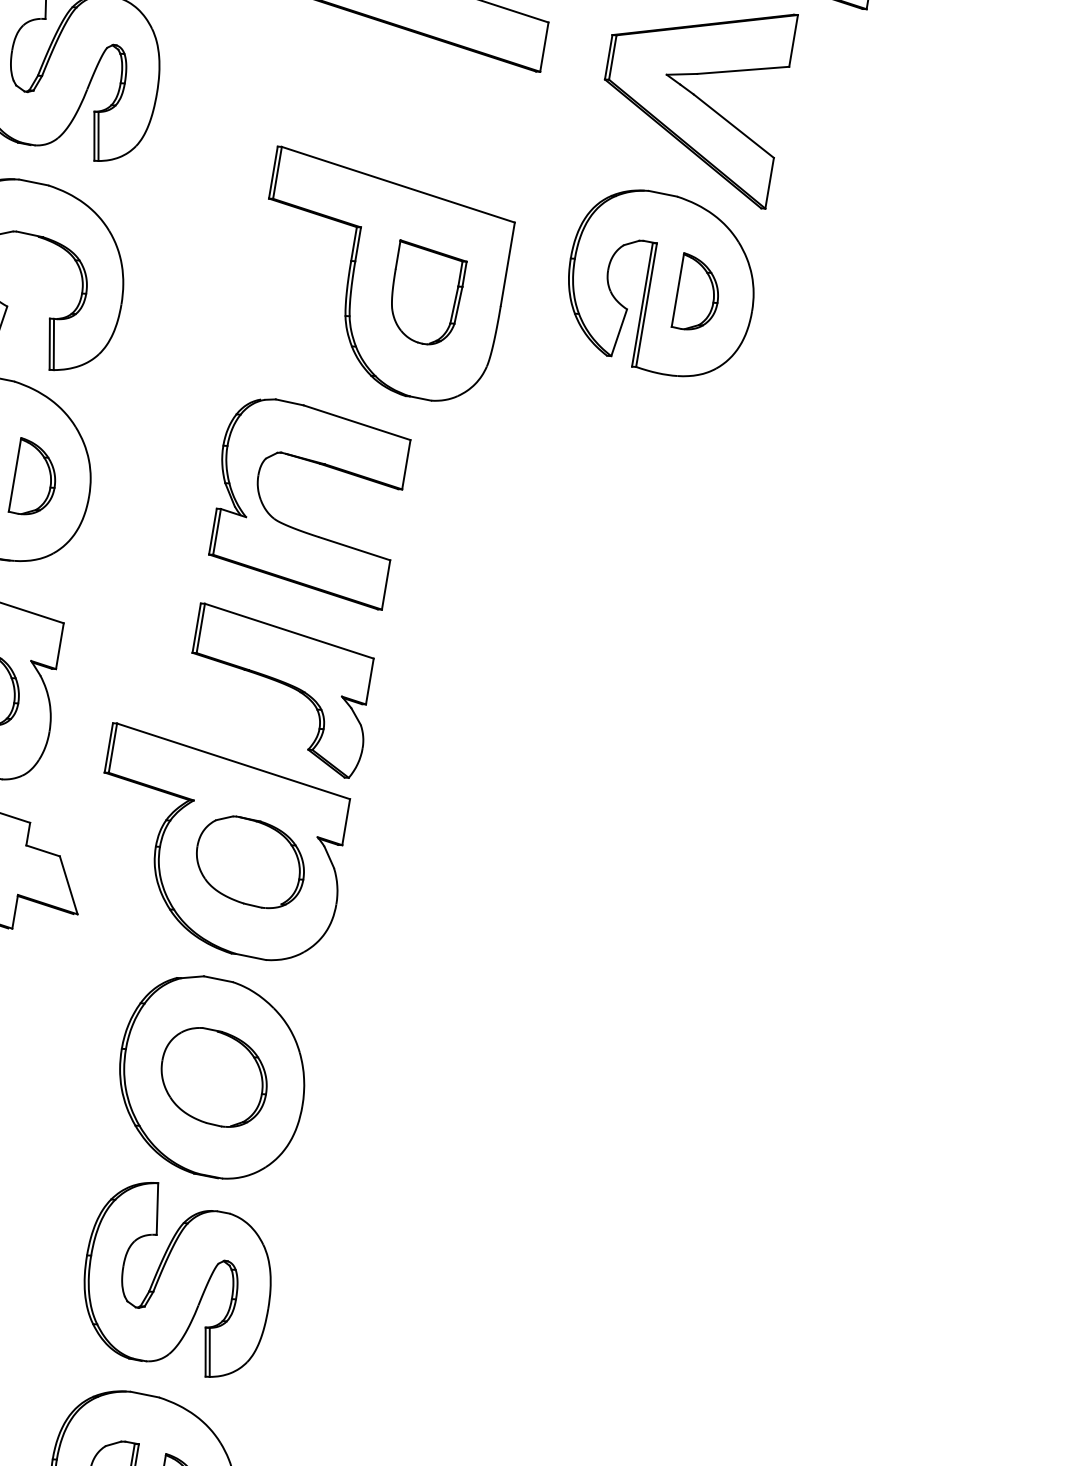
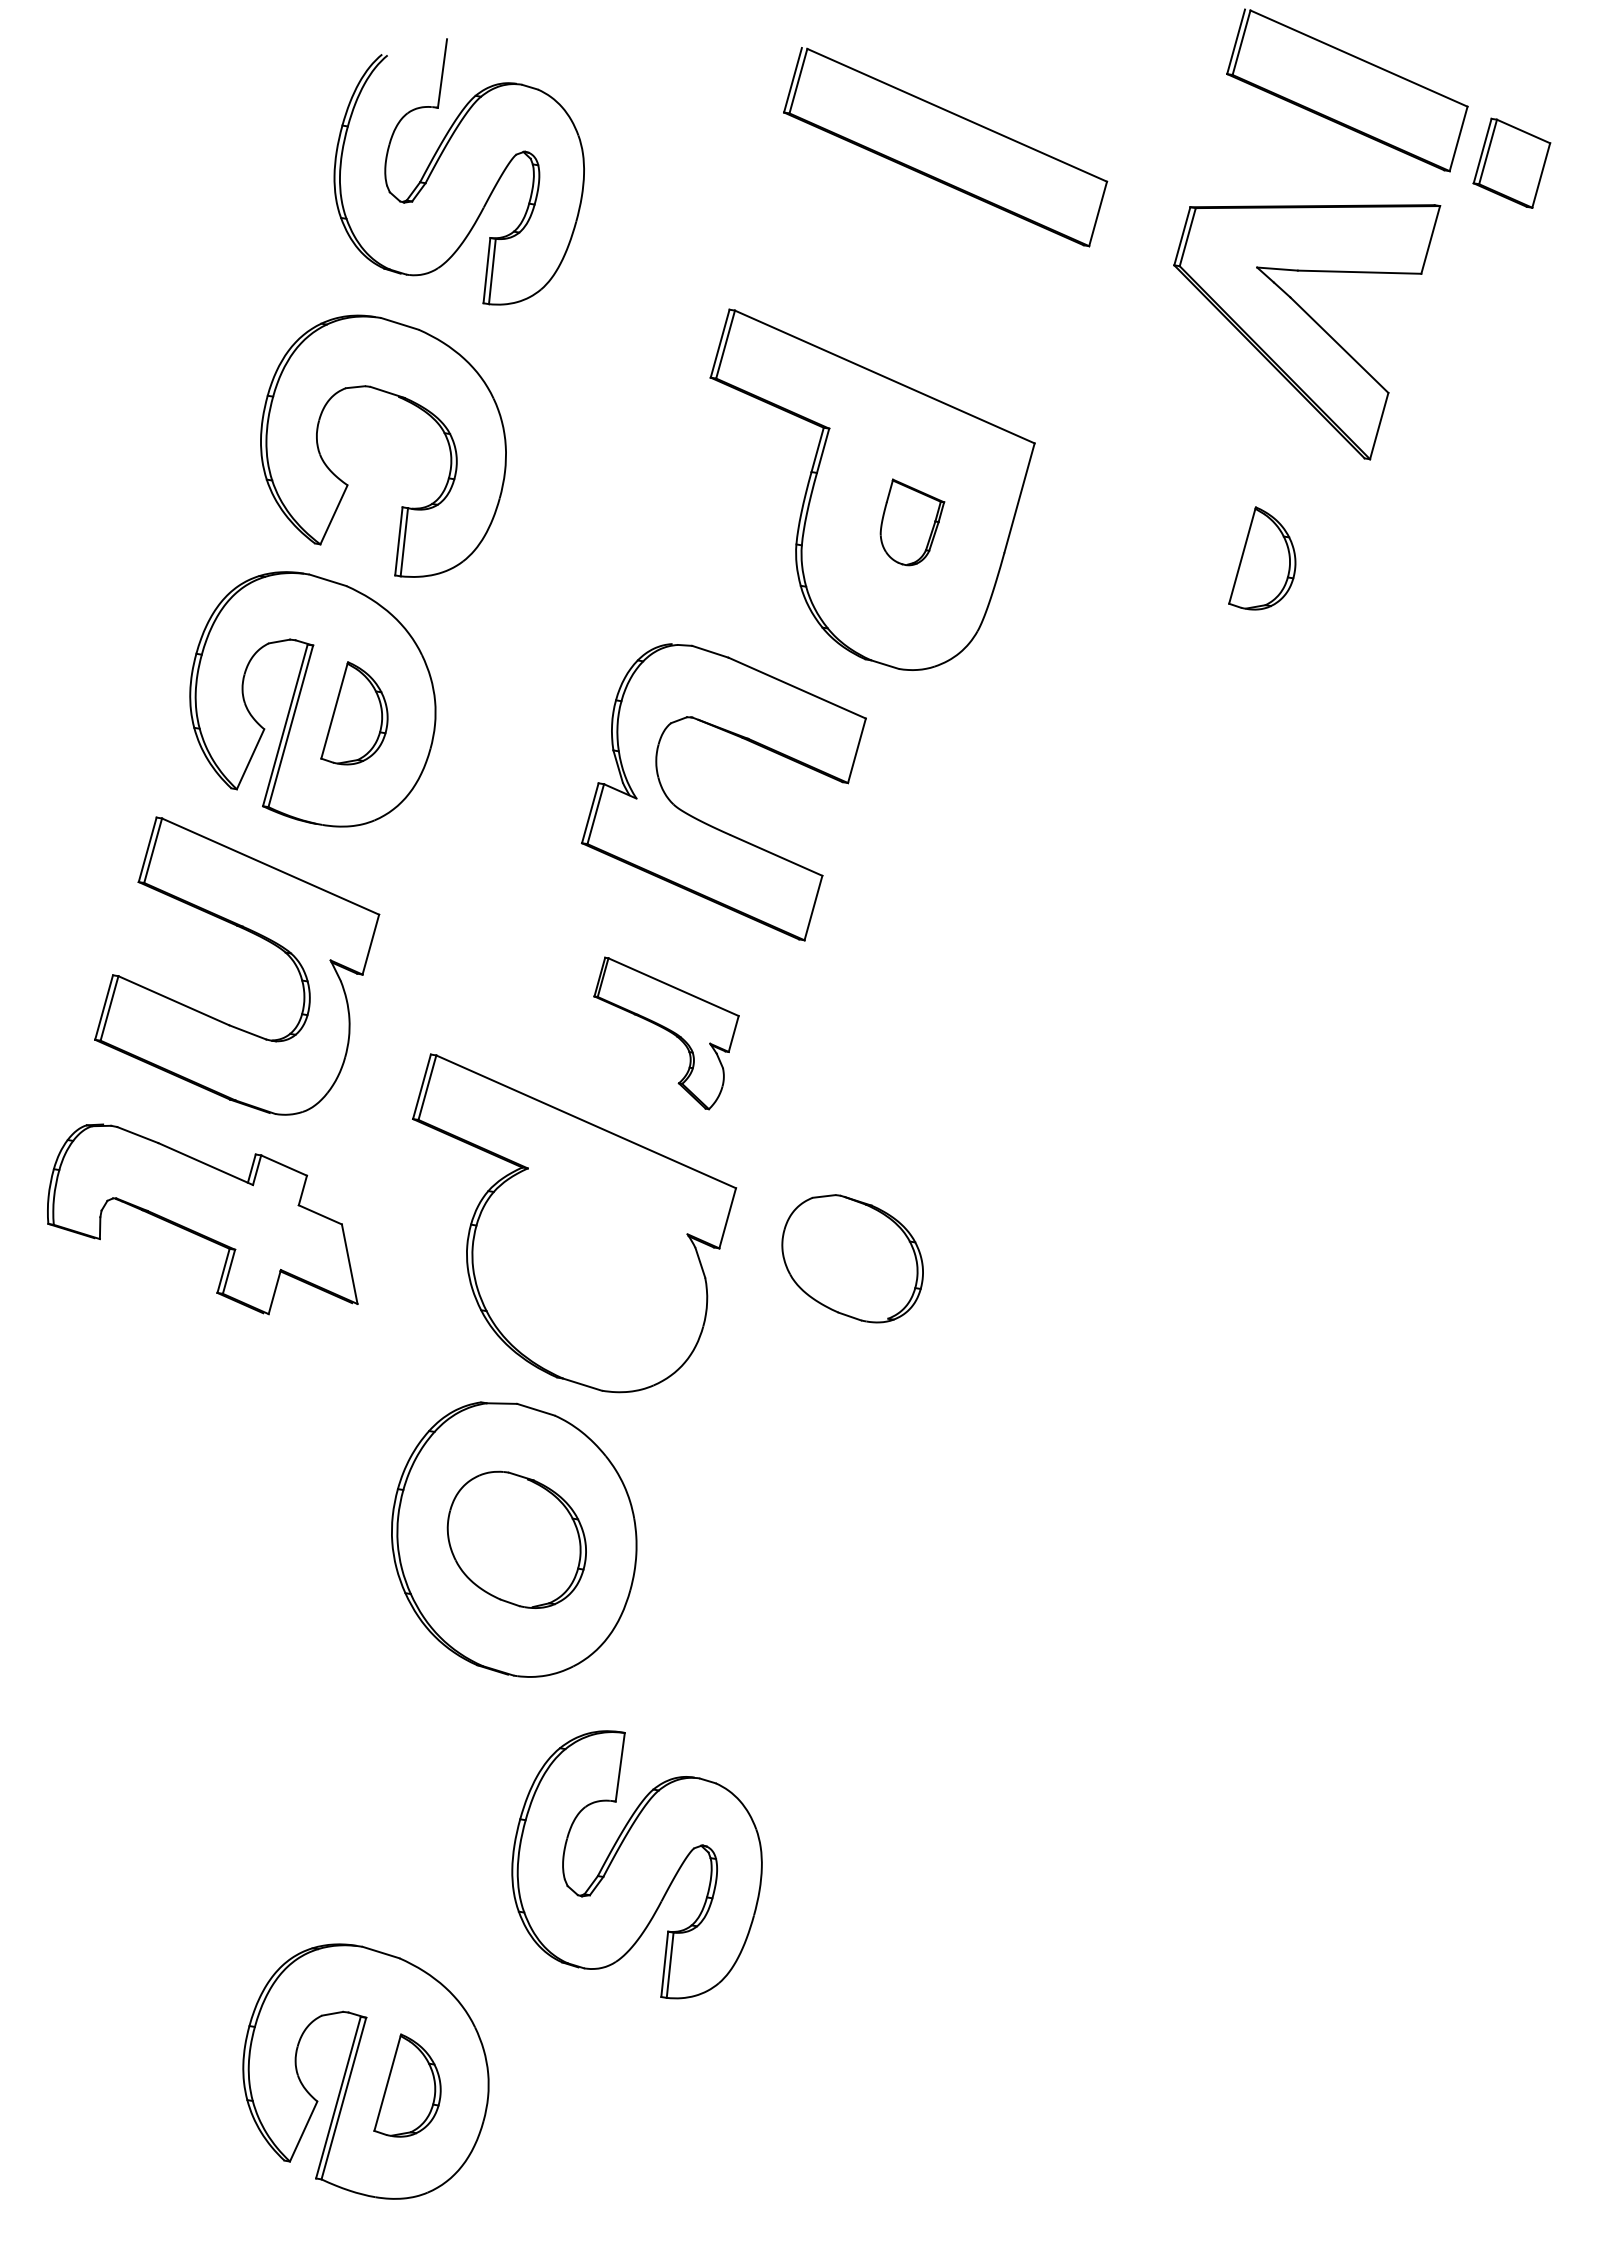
part: (660, 283) -> (1220, 544), removed
part: (430, 290) -> (912, 522), size x0.6
part: (286, 689) -> (666, 1033), size x0.6
part: (250, 862) -> (852, 1258), moved
part: (176, 1280) -> (636, 1864), moved

